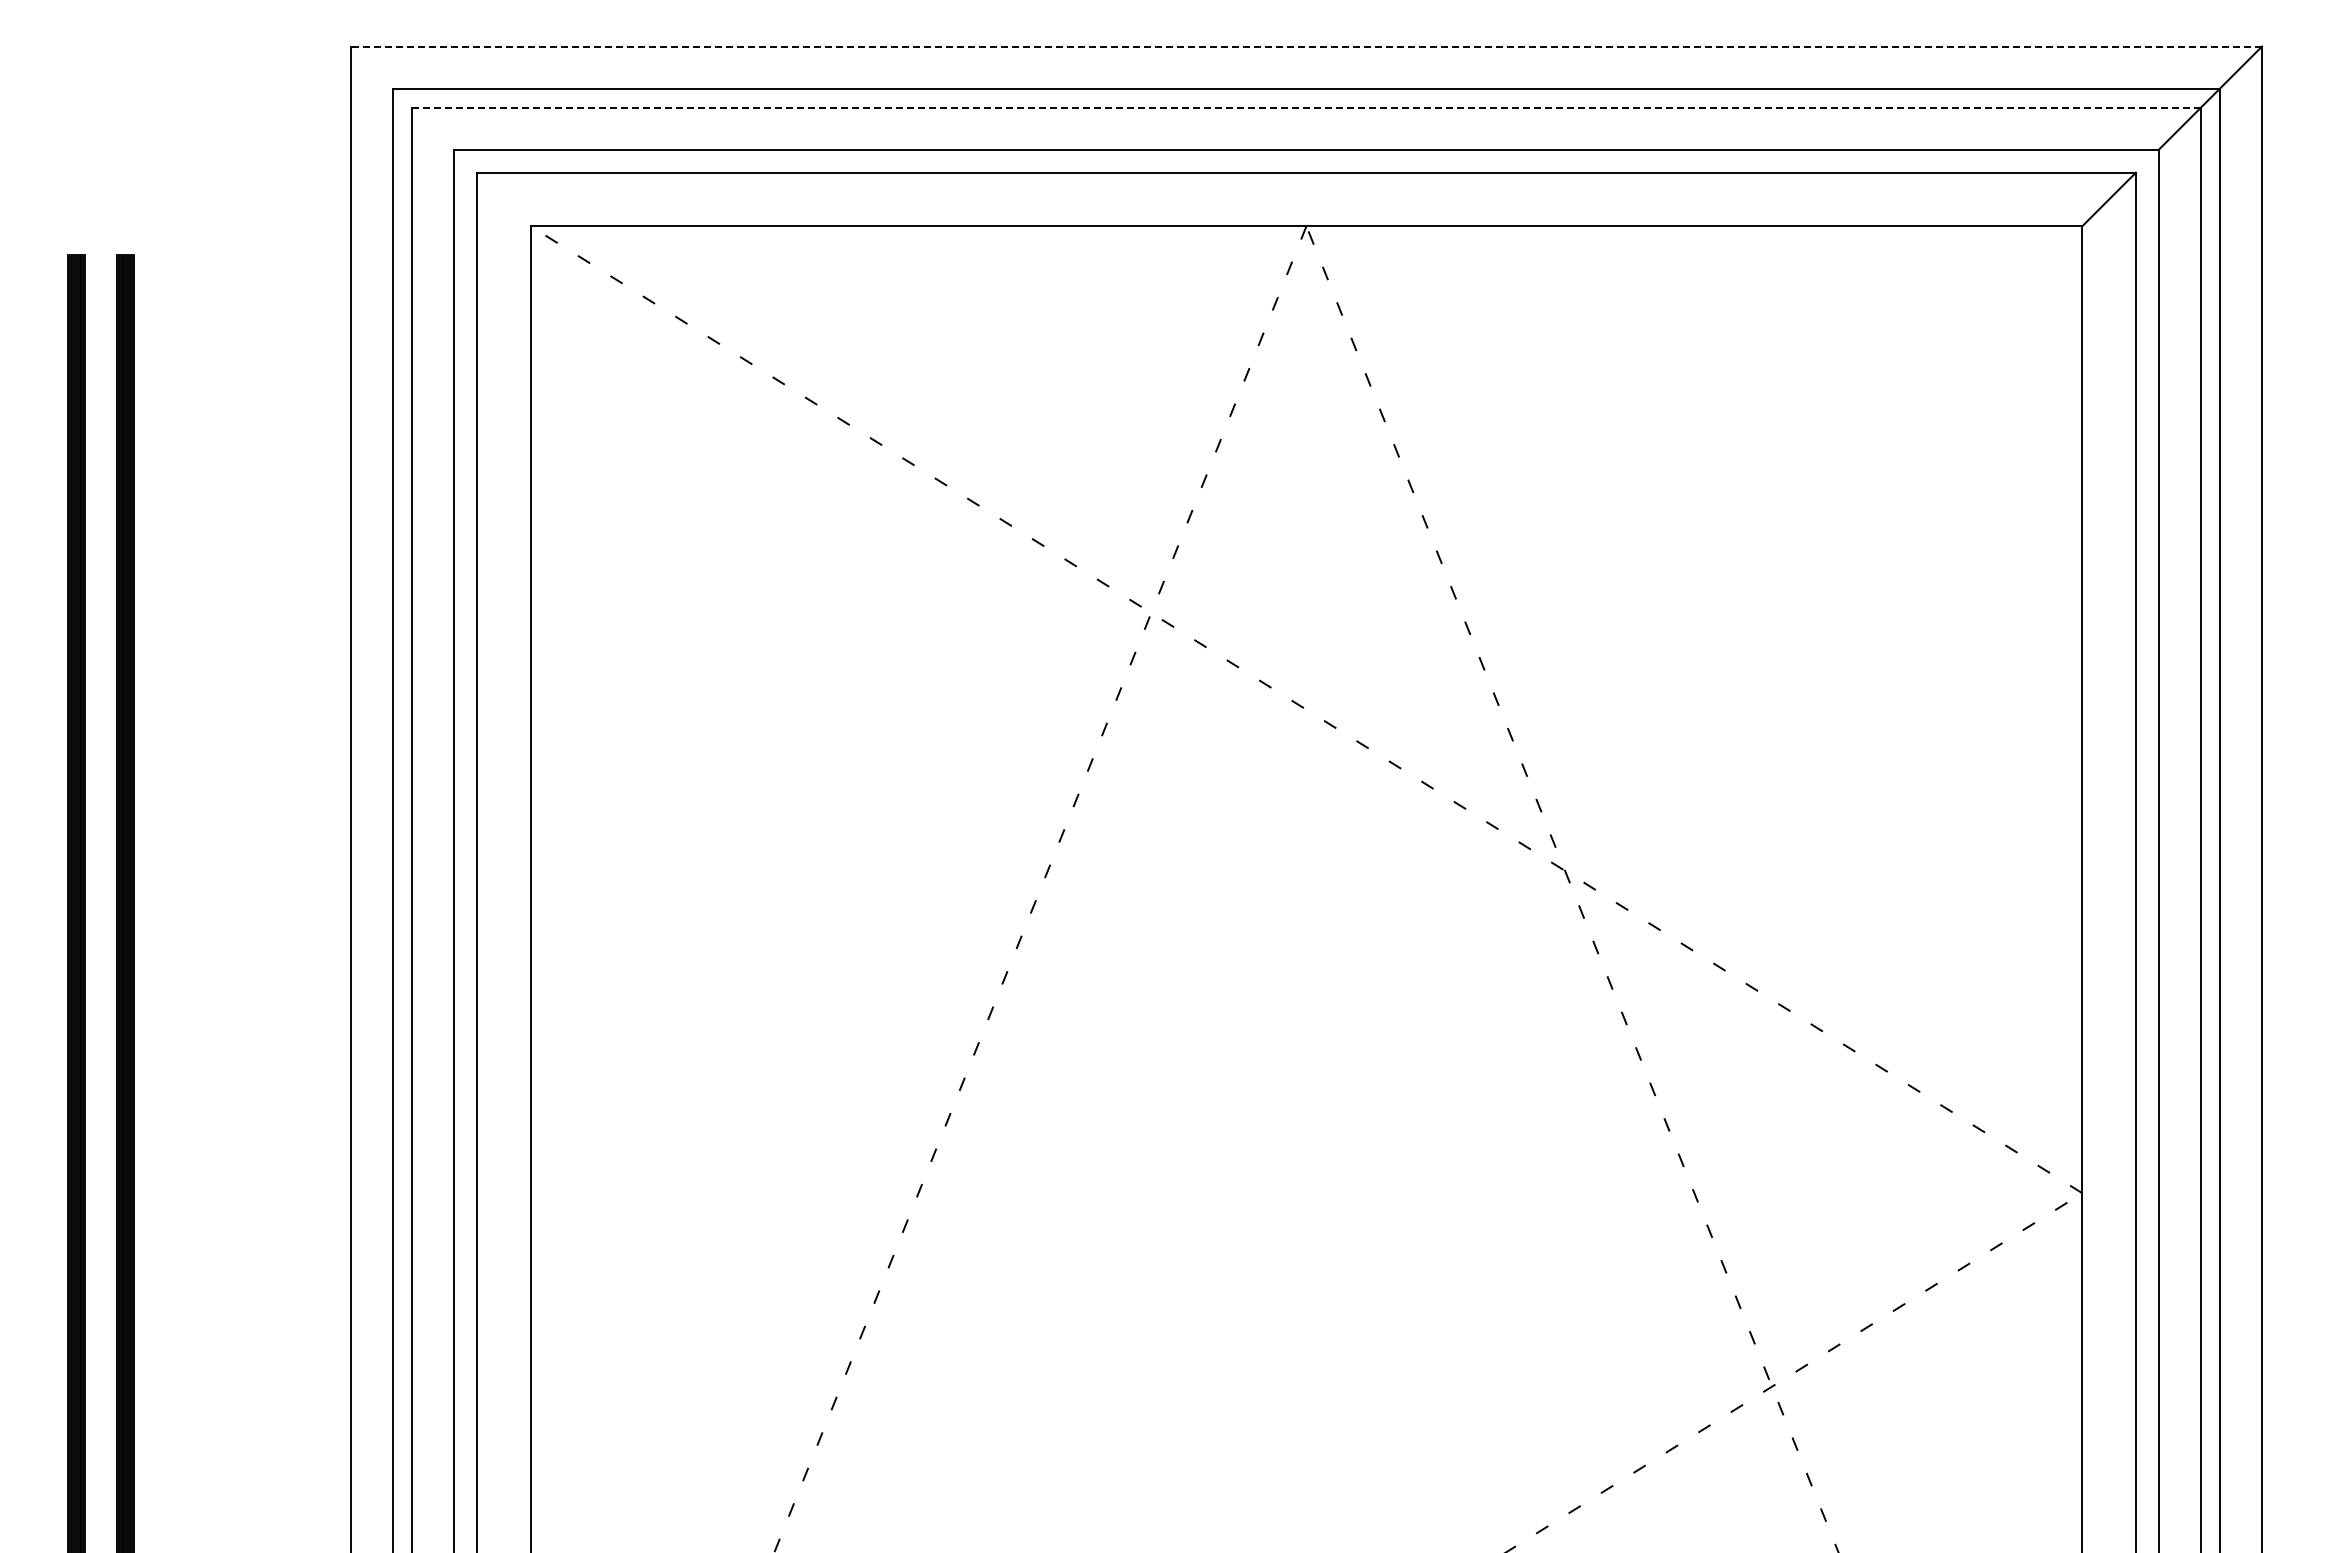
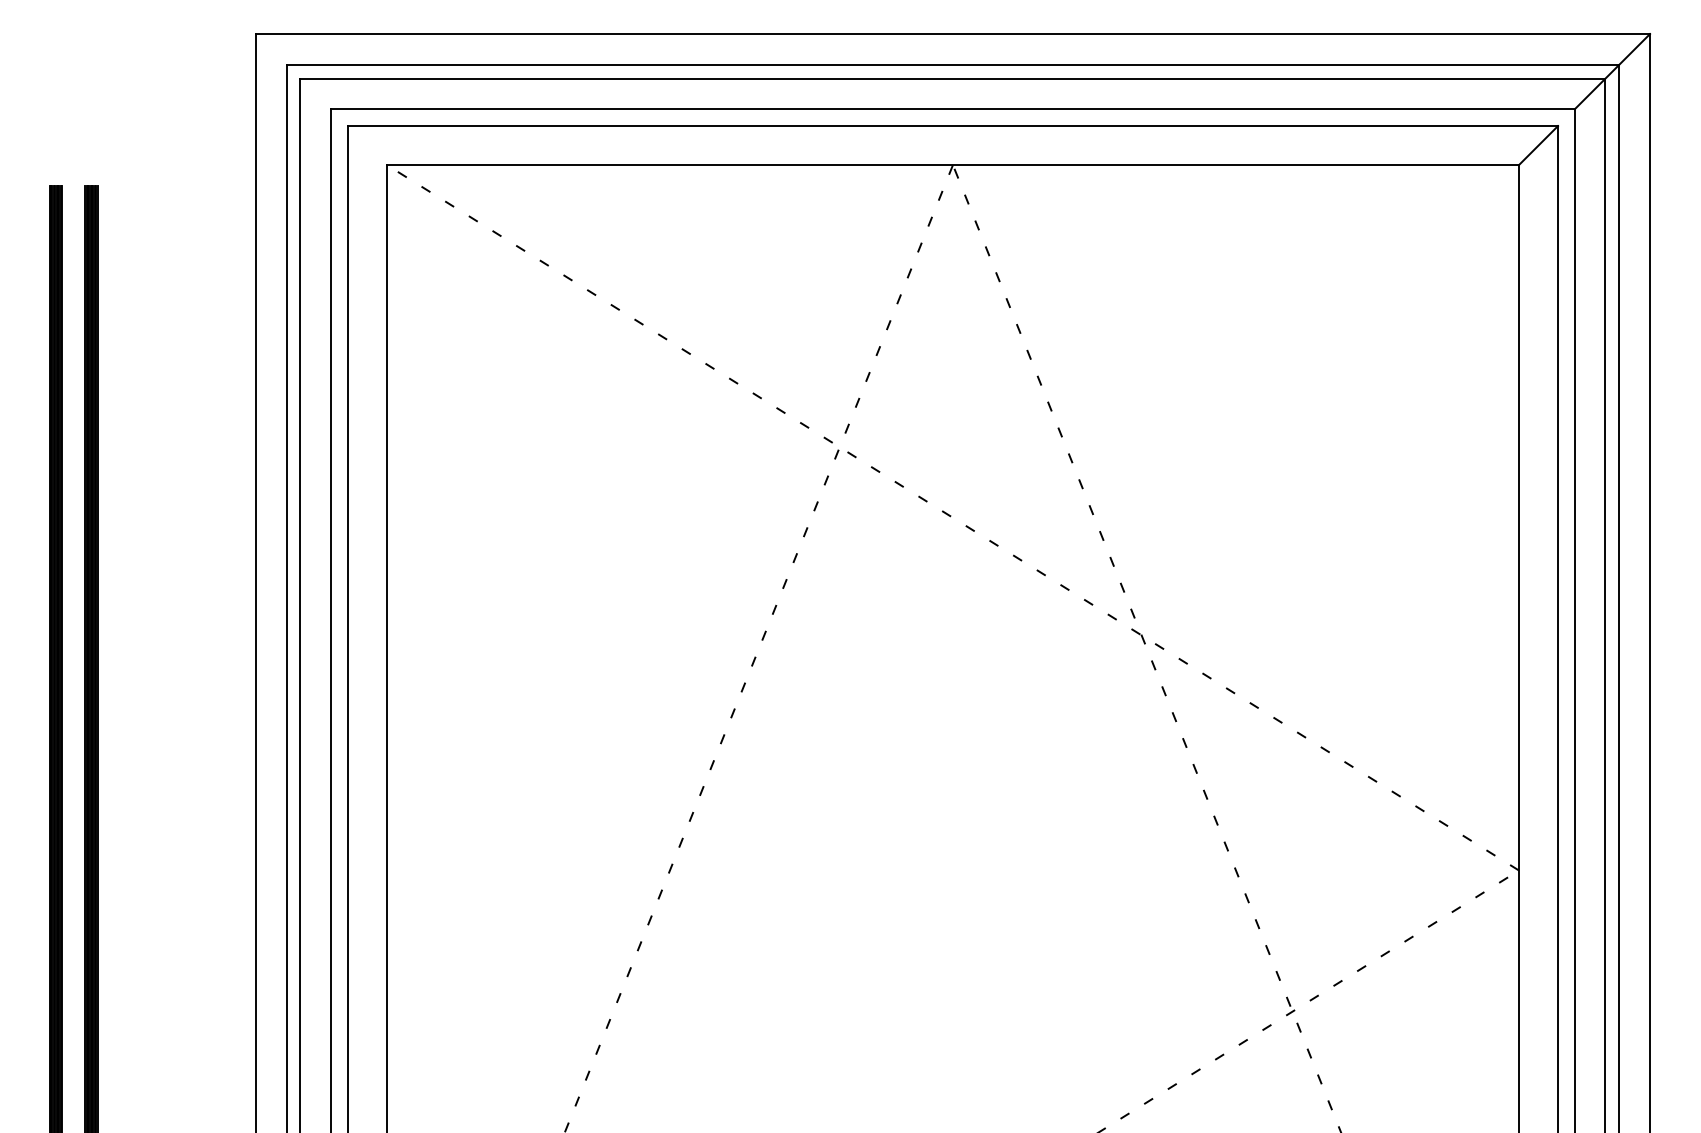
line: (1306, 46) -> (952, 33), dashed -> solid
line: (1305, 107) -> (952, 78), dashed -> solid

